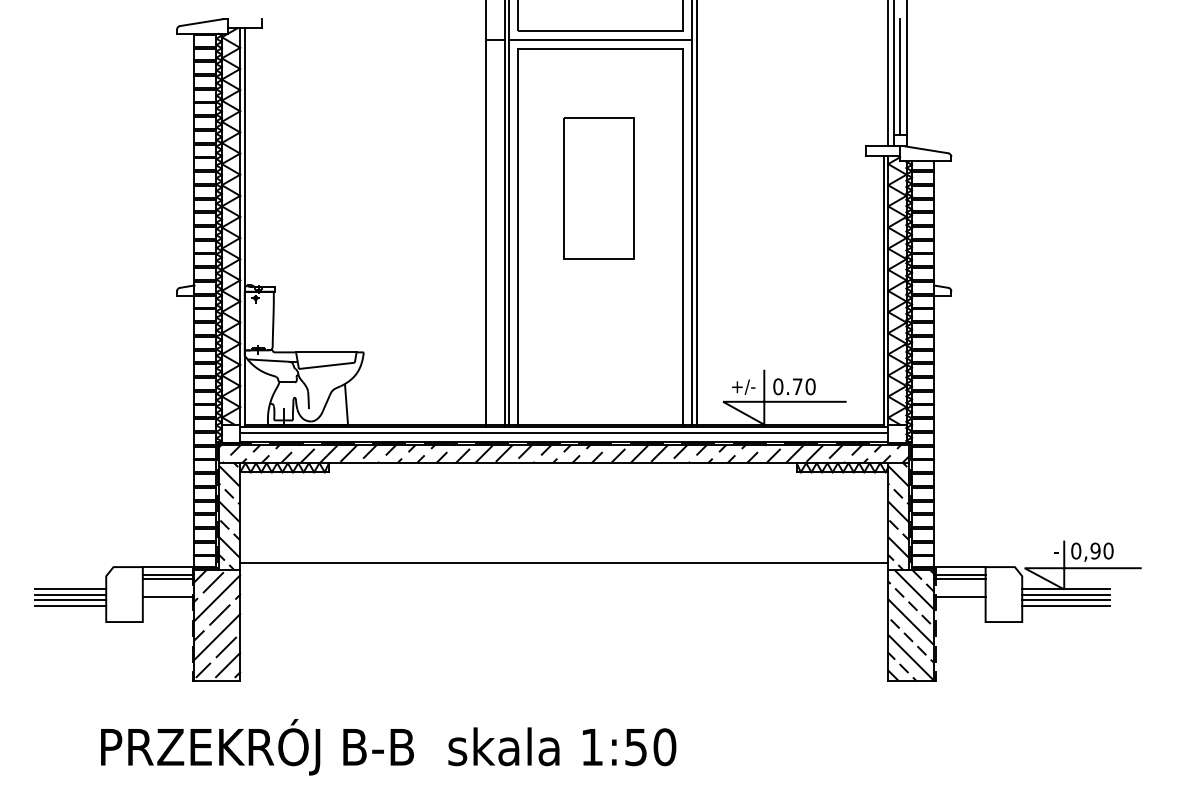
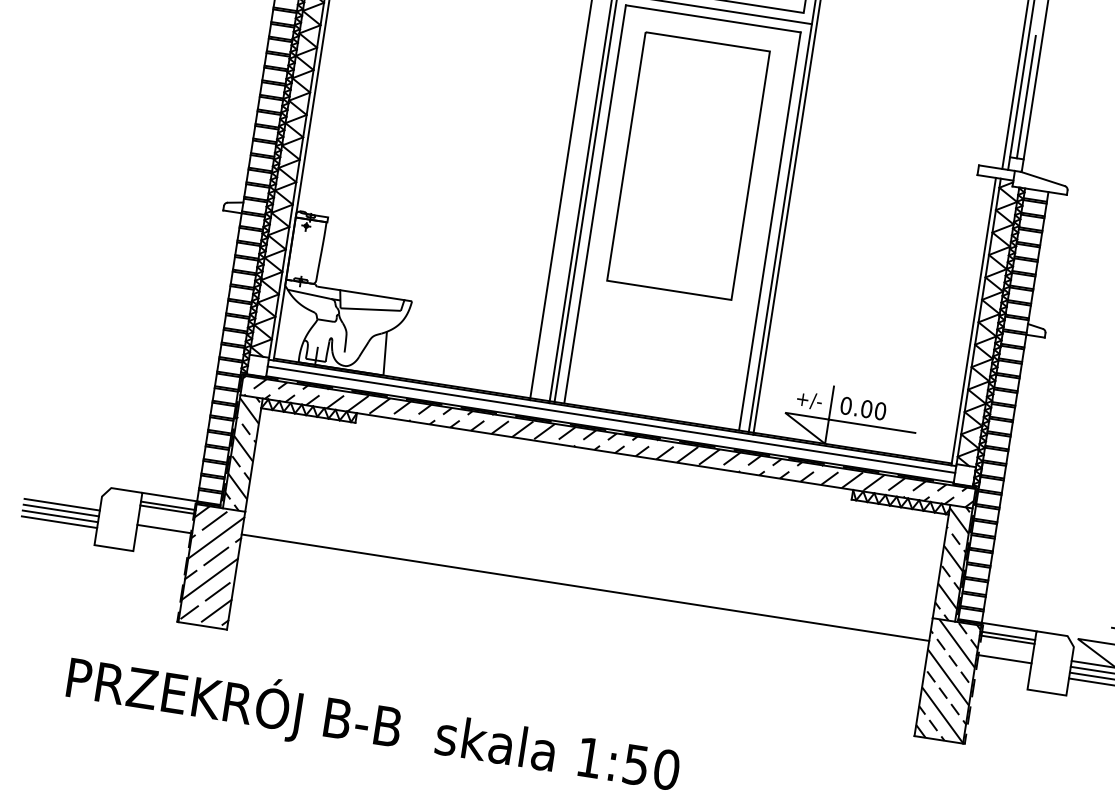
part: (598, 188) -> (688, 166), size x1.67
text: (797, 386) -> (866, 408), 0.70 -> 0.00
line: (564, 563) -> (585, 588), moved

